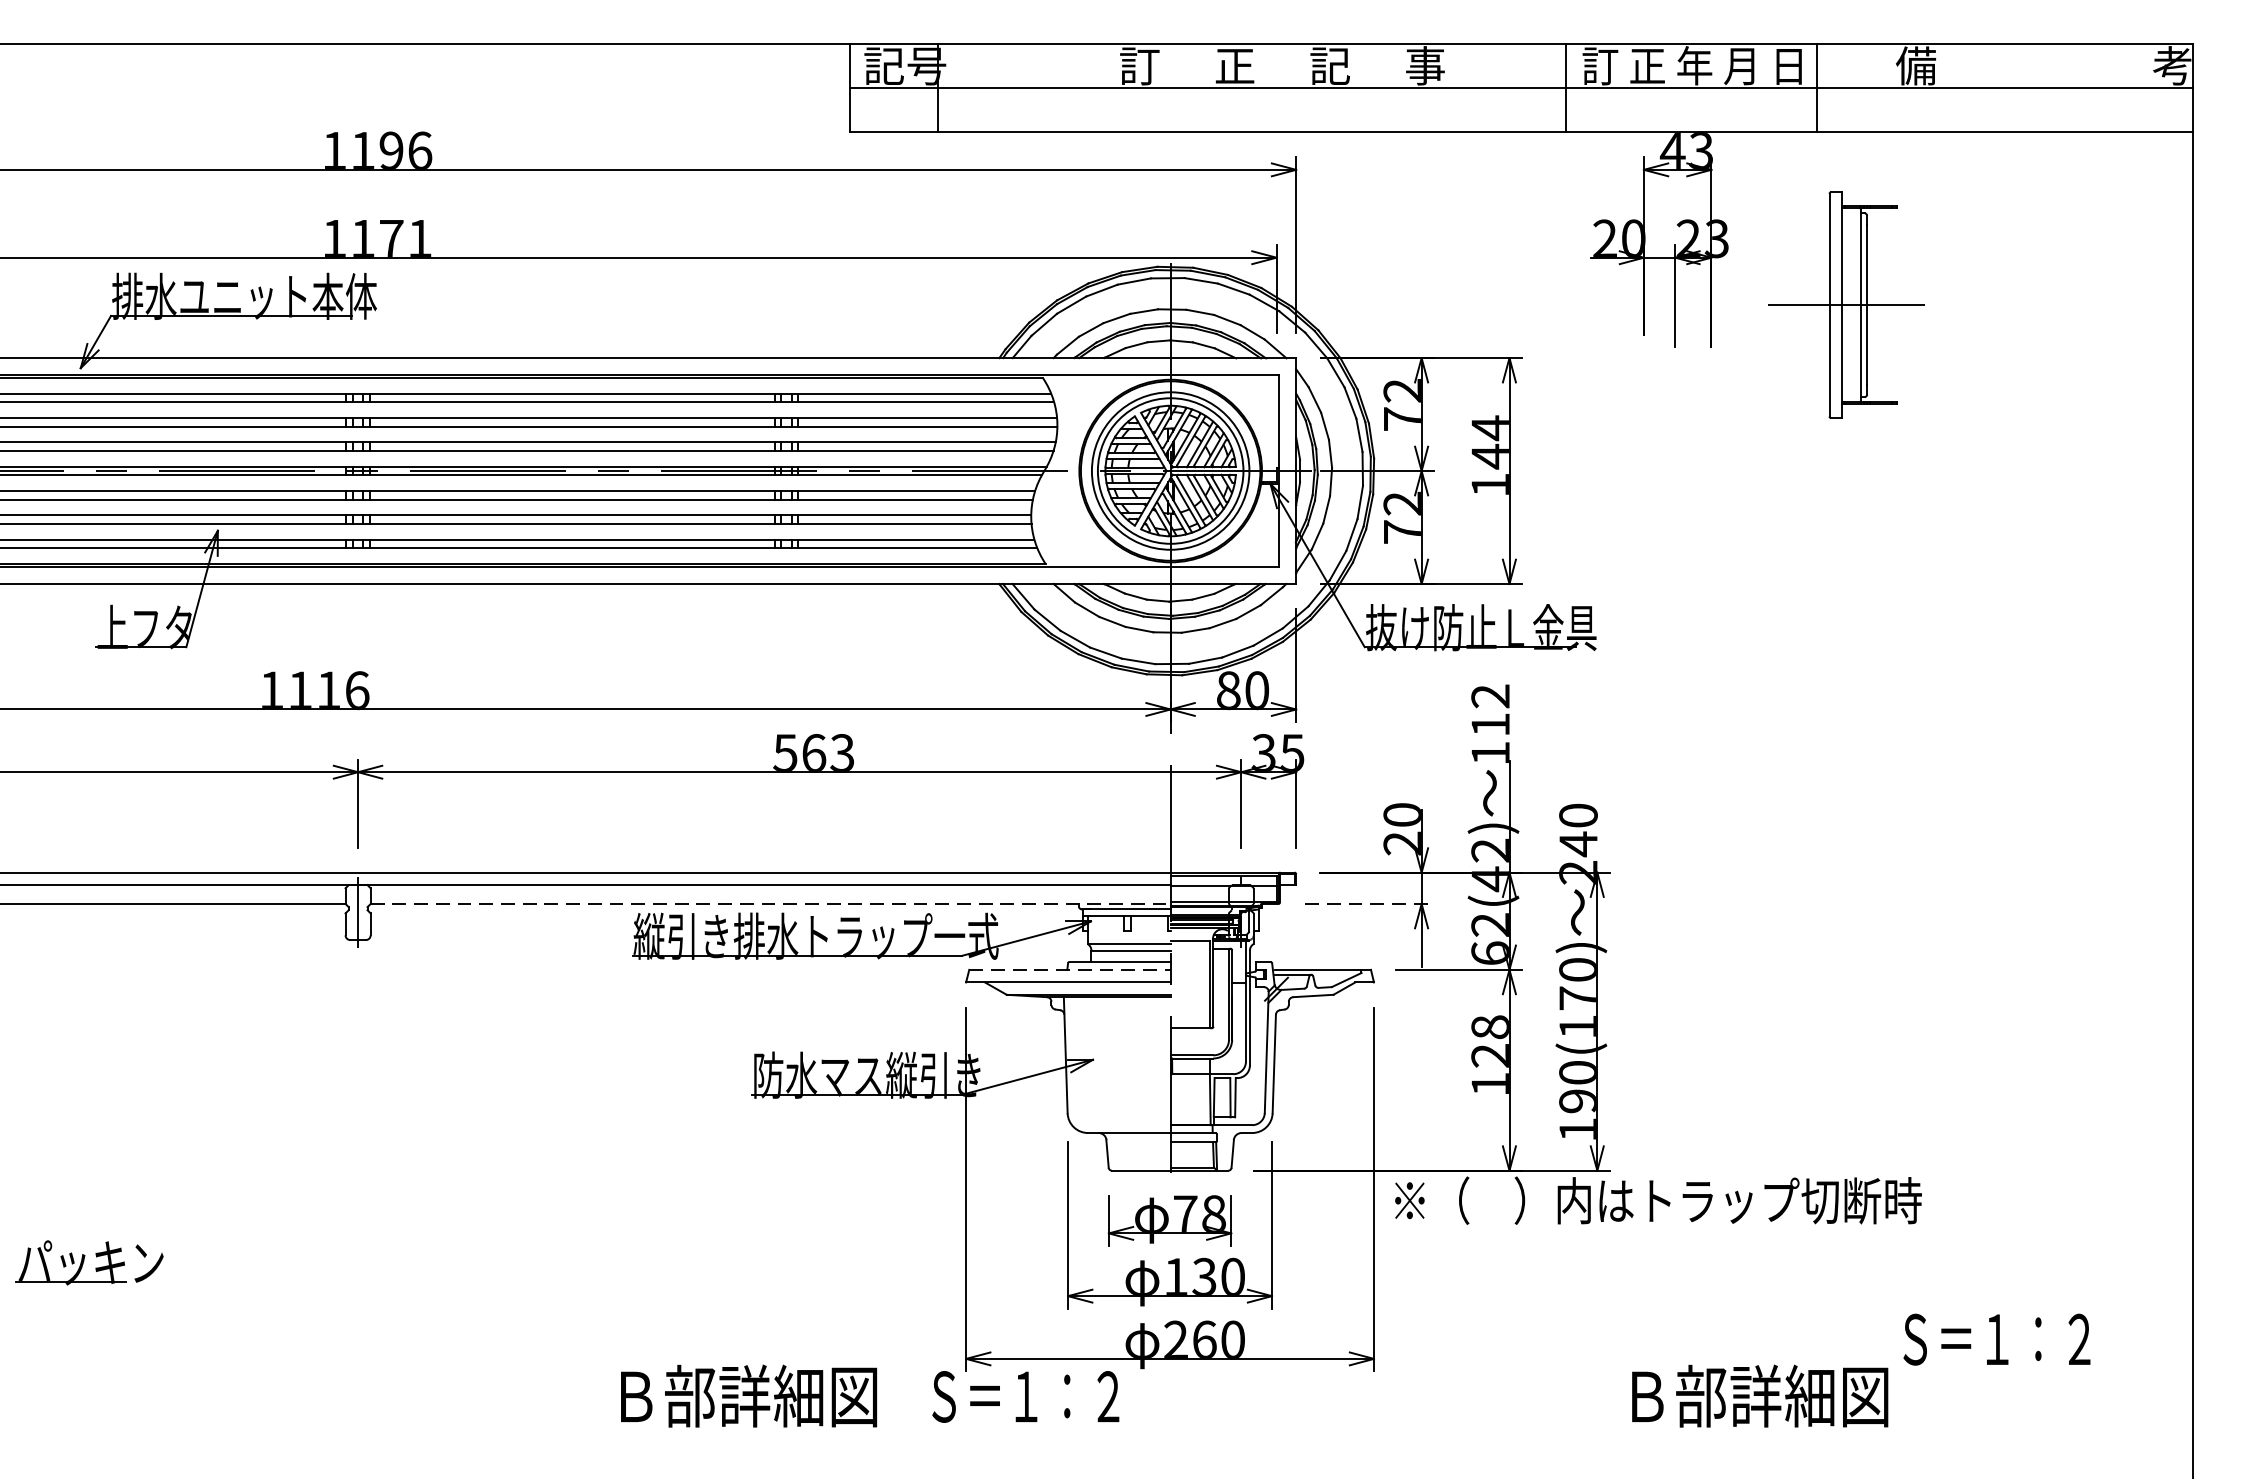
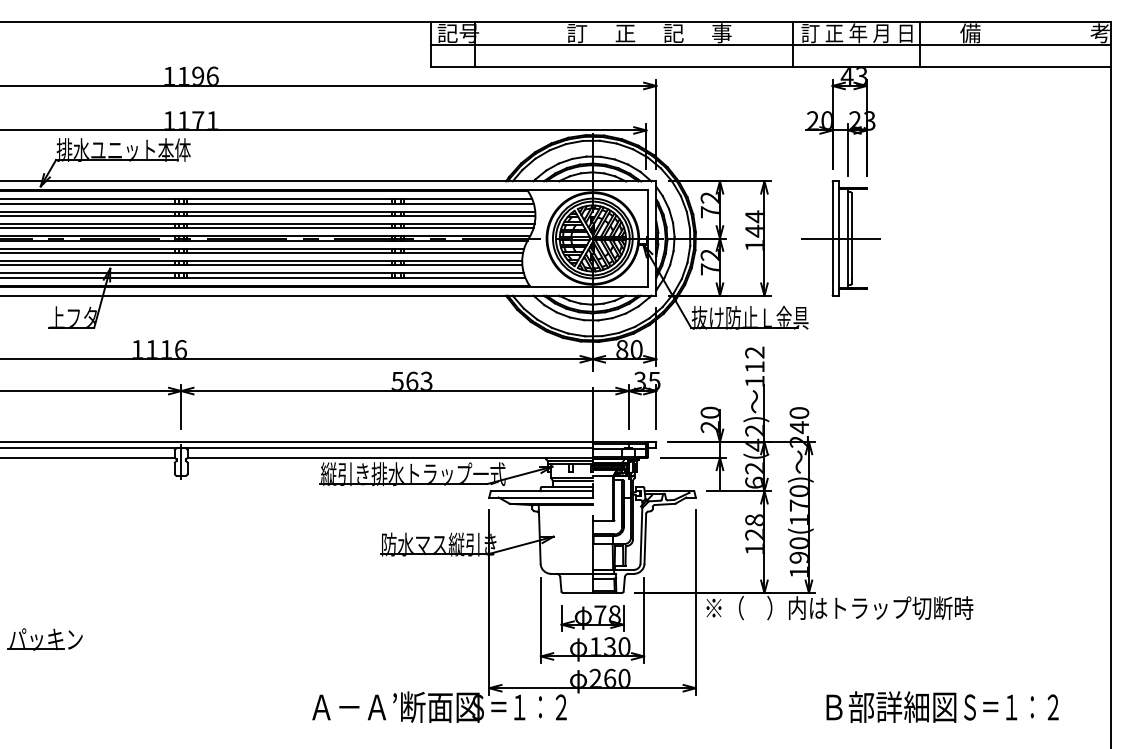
part: (1845, 305) -> (840, 238), moved
line: (771, 903) -> (390, 457), dashed -> solid
line: (1369, 903) -> (693, 457), dashed -> solid
line: (1071, 970) -> (542, 491), dashed -> solid
text: (1997, 1339) -> (1011, 707), moved
text: (781, 1394) -> (395, 706), Ｂ部詳細図 -> Ａ－Ａ’断面図

